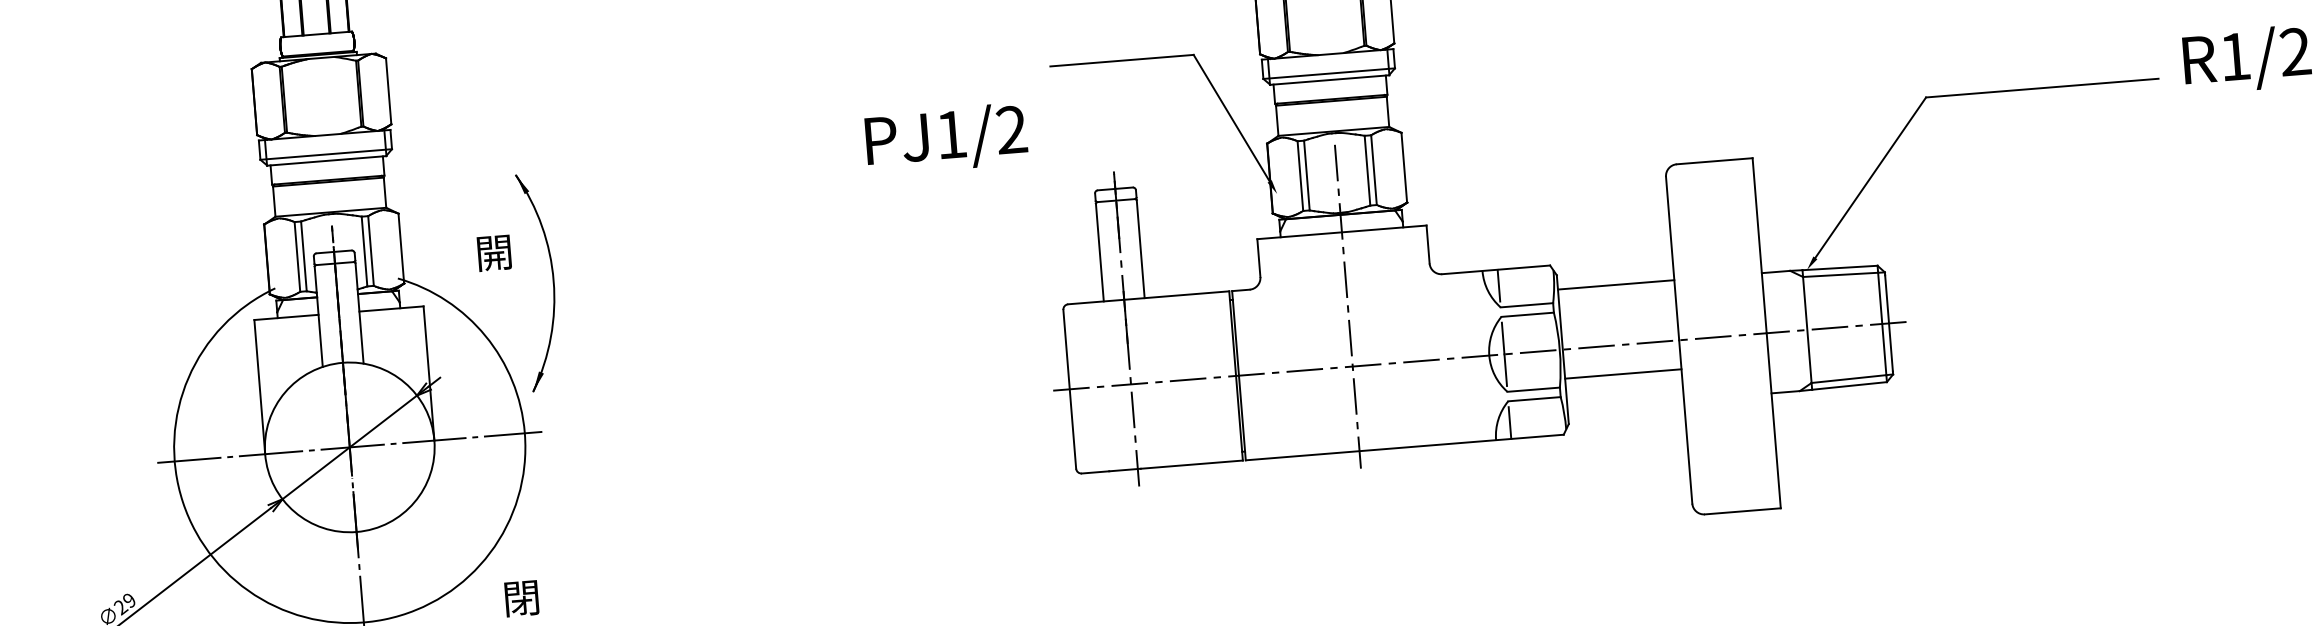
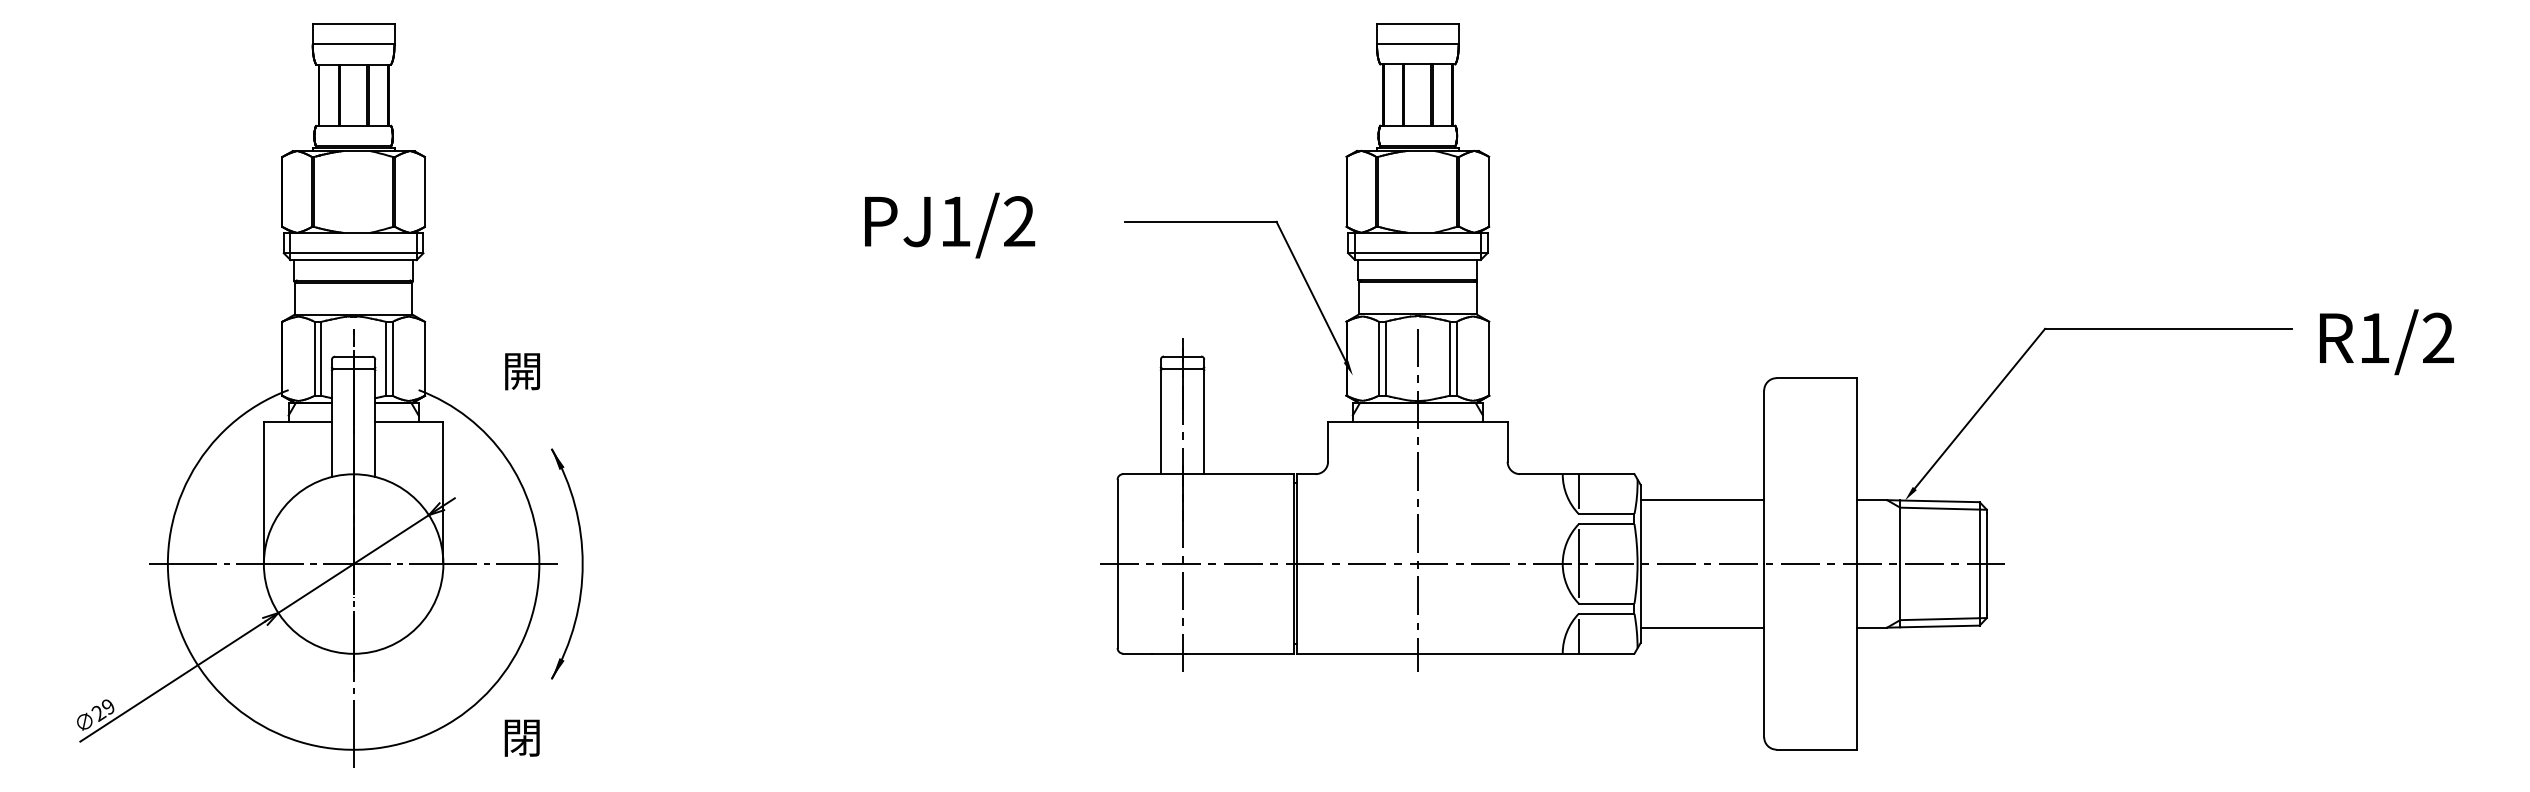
text: (2246, 59) -> (2386, 342), moved
text: (947, 138) -> (950, 225), moved
part: (552, 280) -> (581, 563), moved
line: (1623, 373) -> (1702, 627), moved

